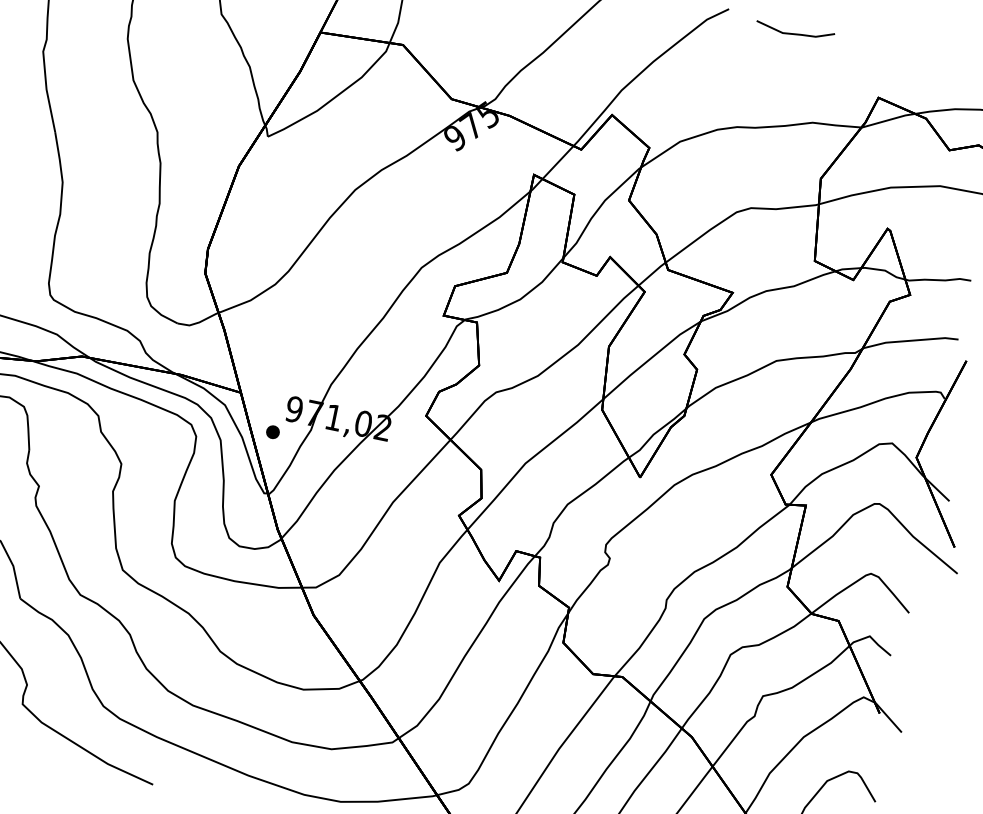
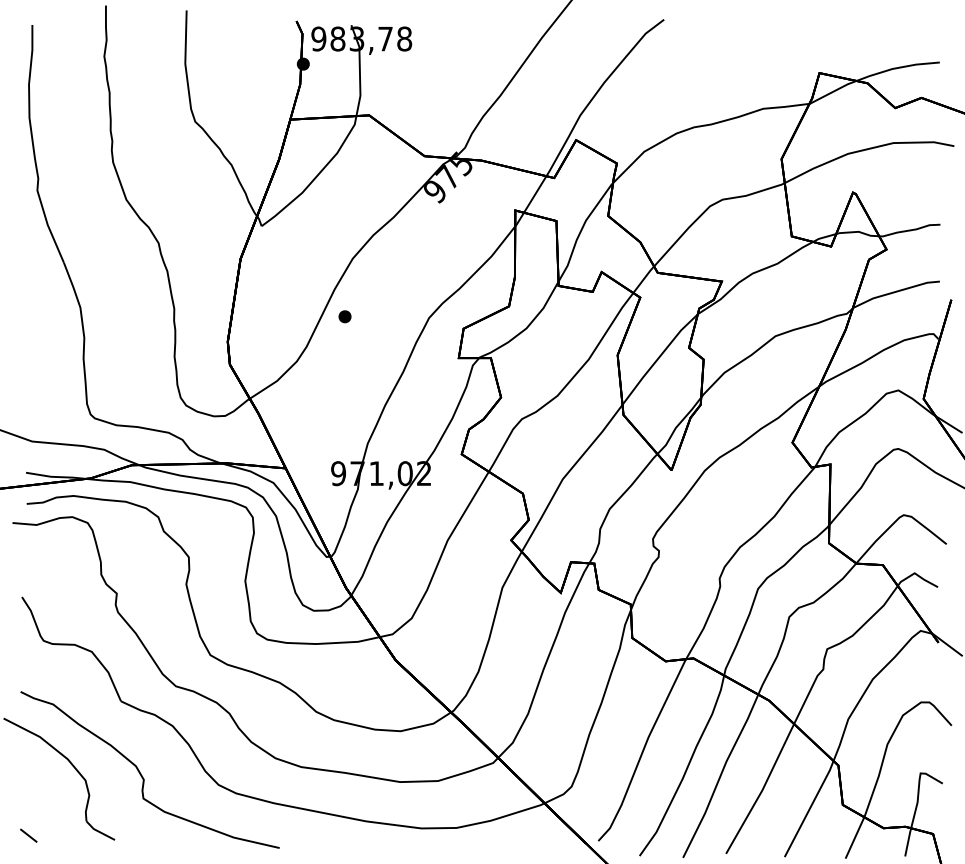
line: (794, 33) -> (729, 29), removed
part: (272, 431) -> (344, 316), moved

